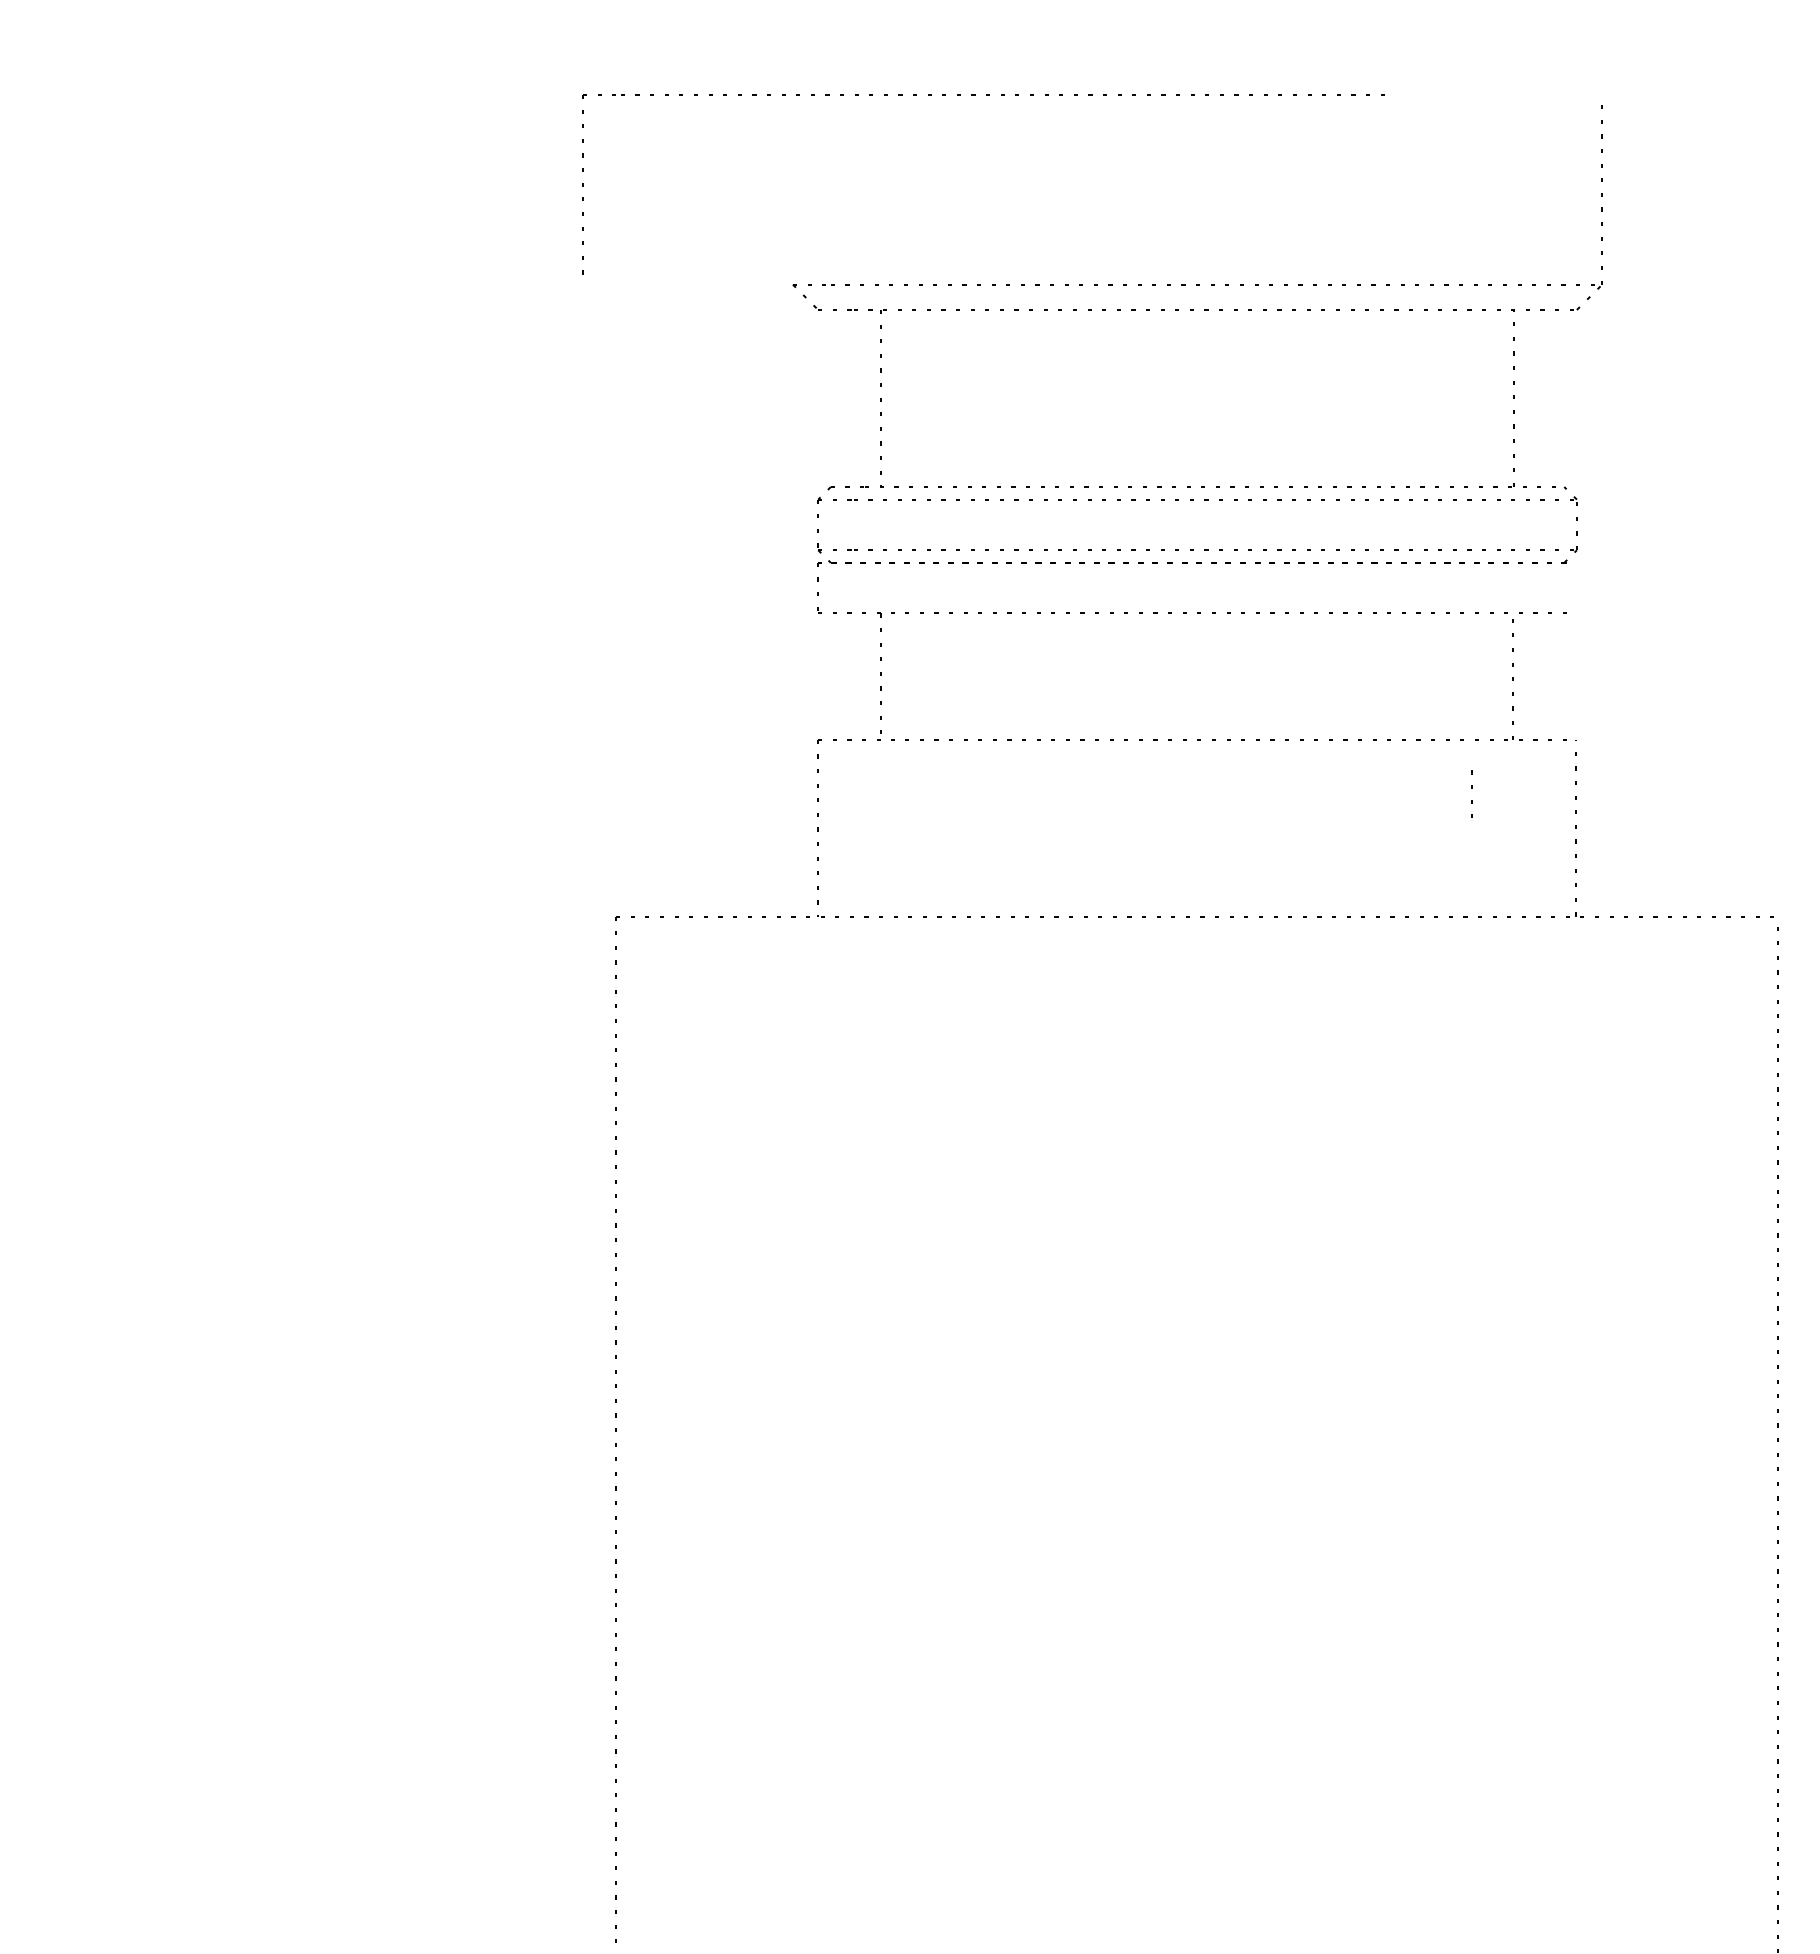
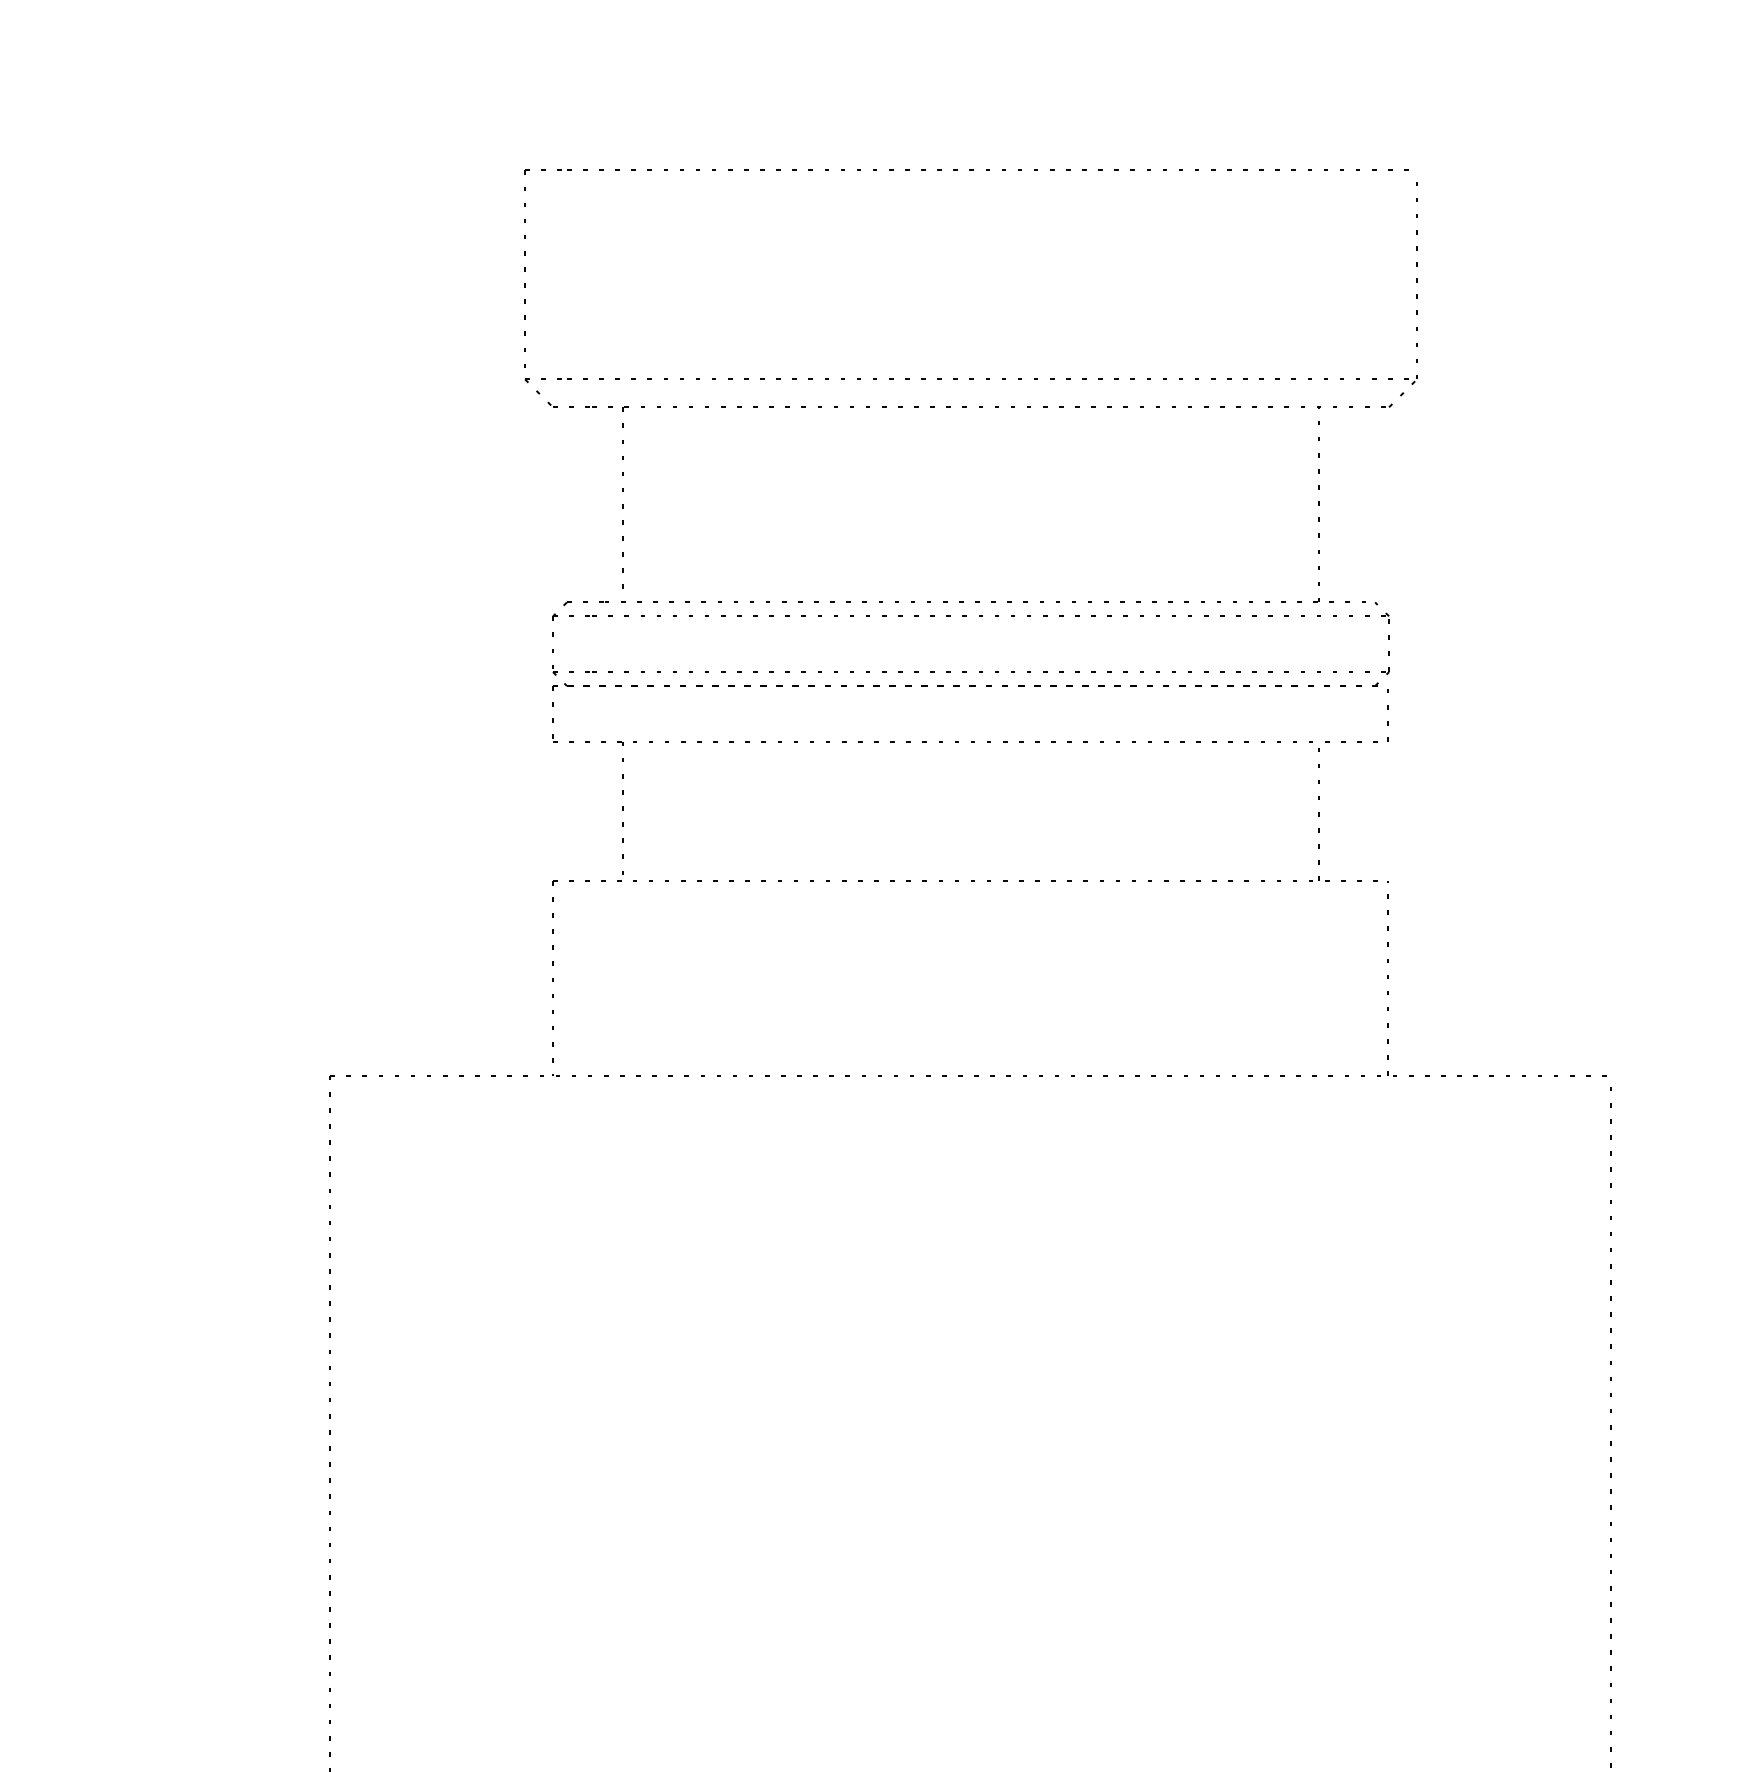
part: (986, 95) -> (969, 170), moved
line: (1471, 788) -> (1387, 708), moved

